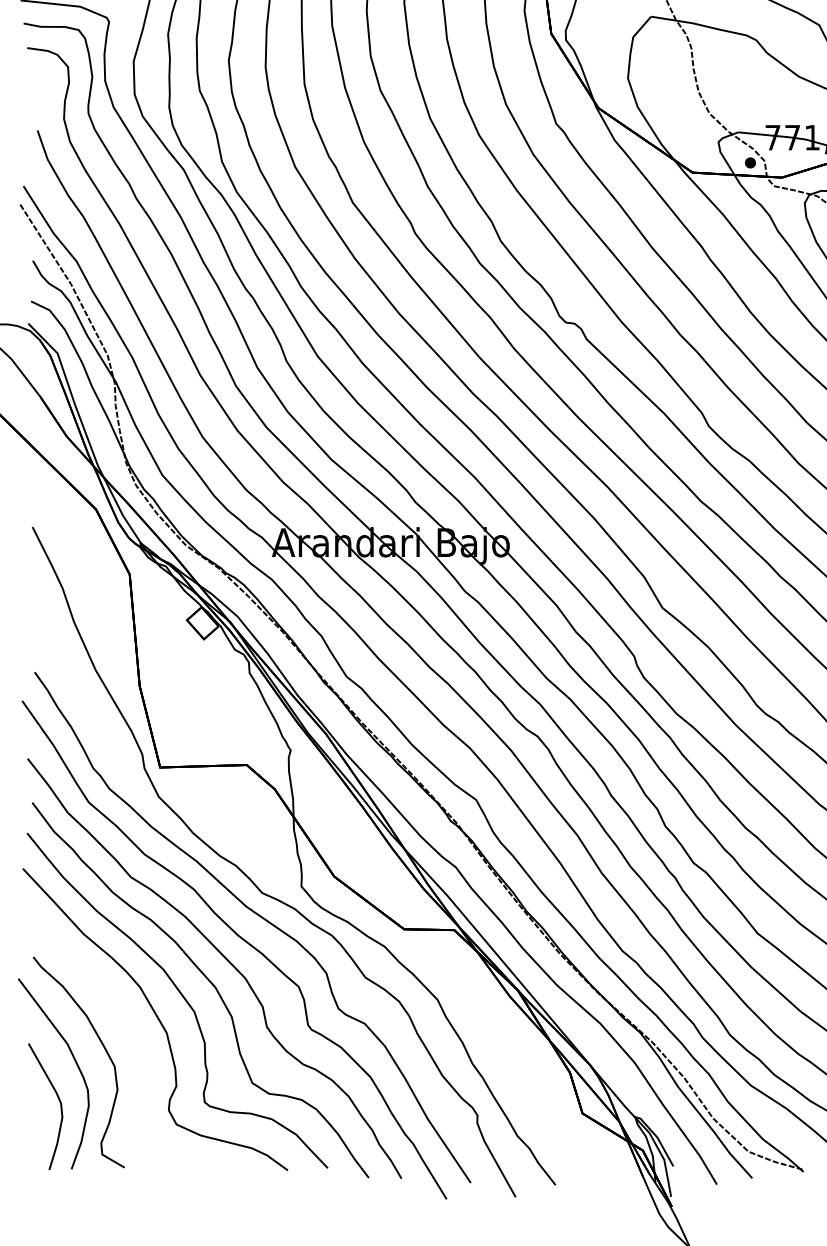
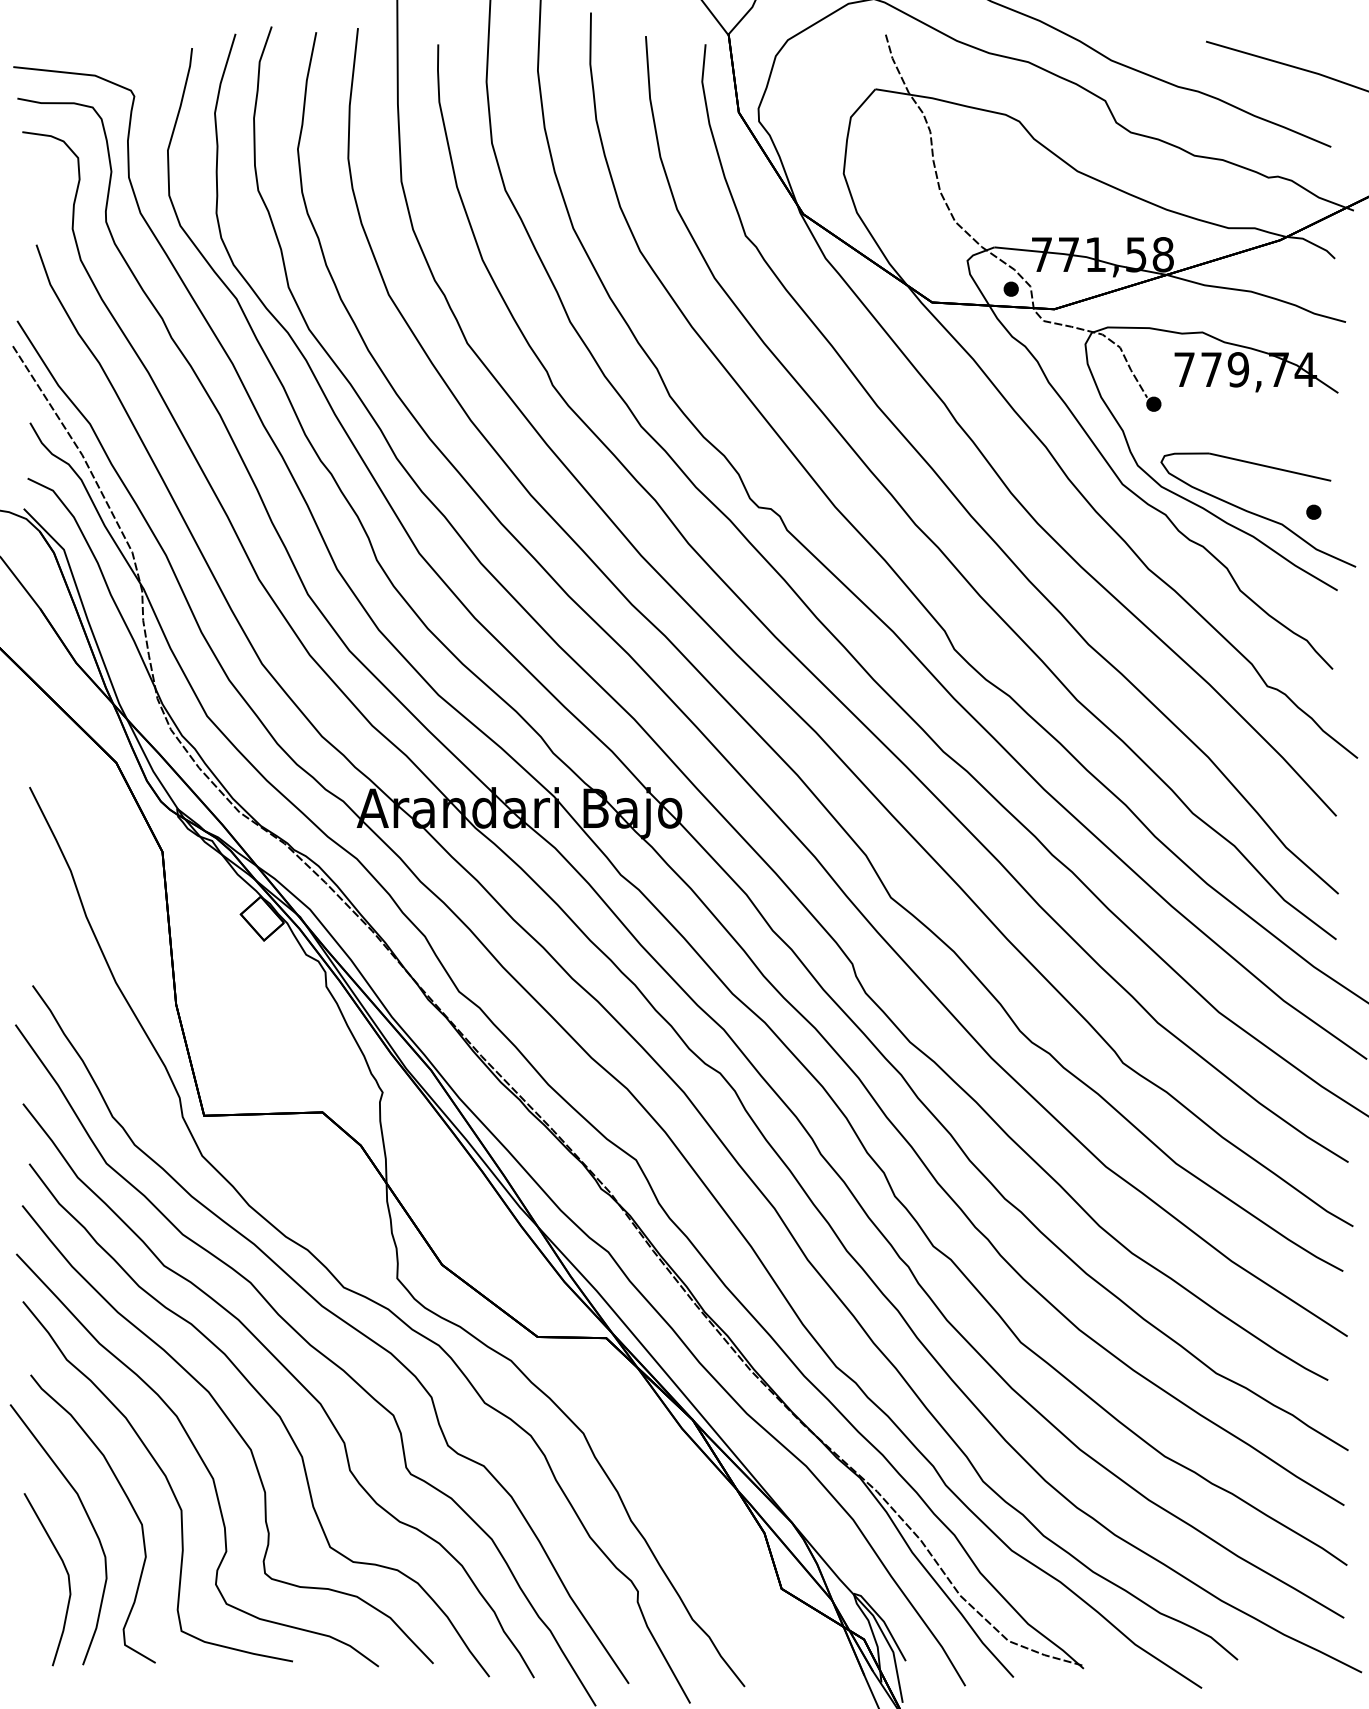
curve: (131, 1032) -> (165, 1478), added

